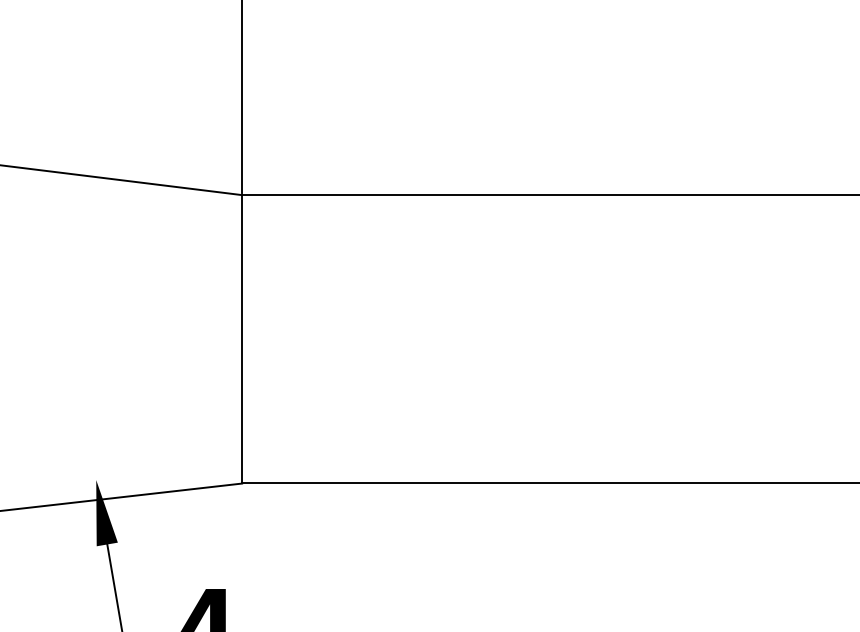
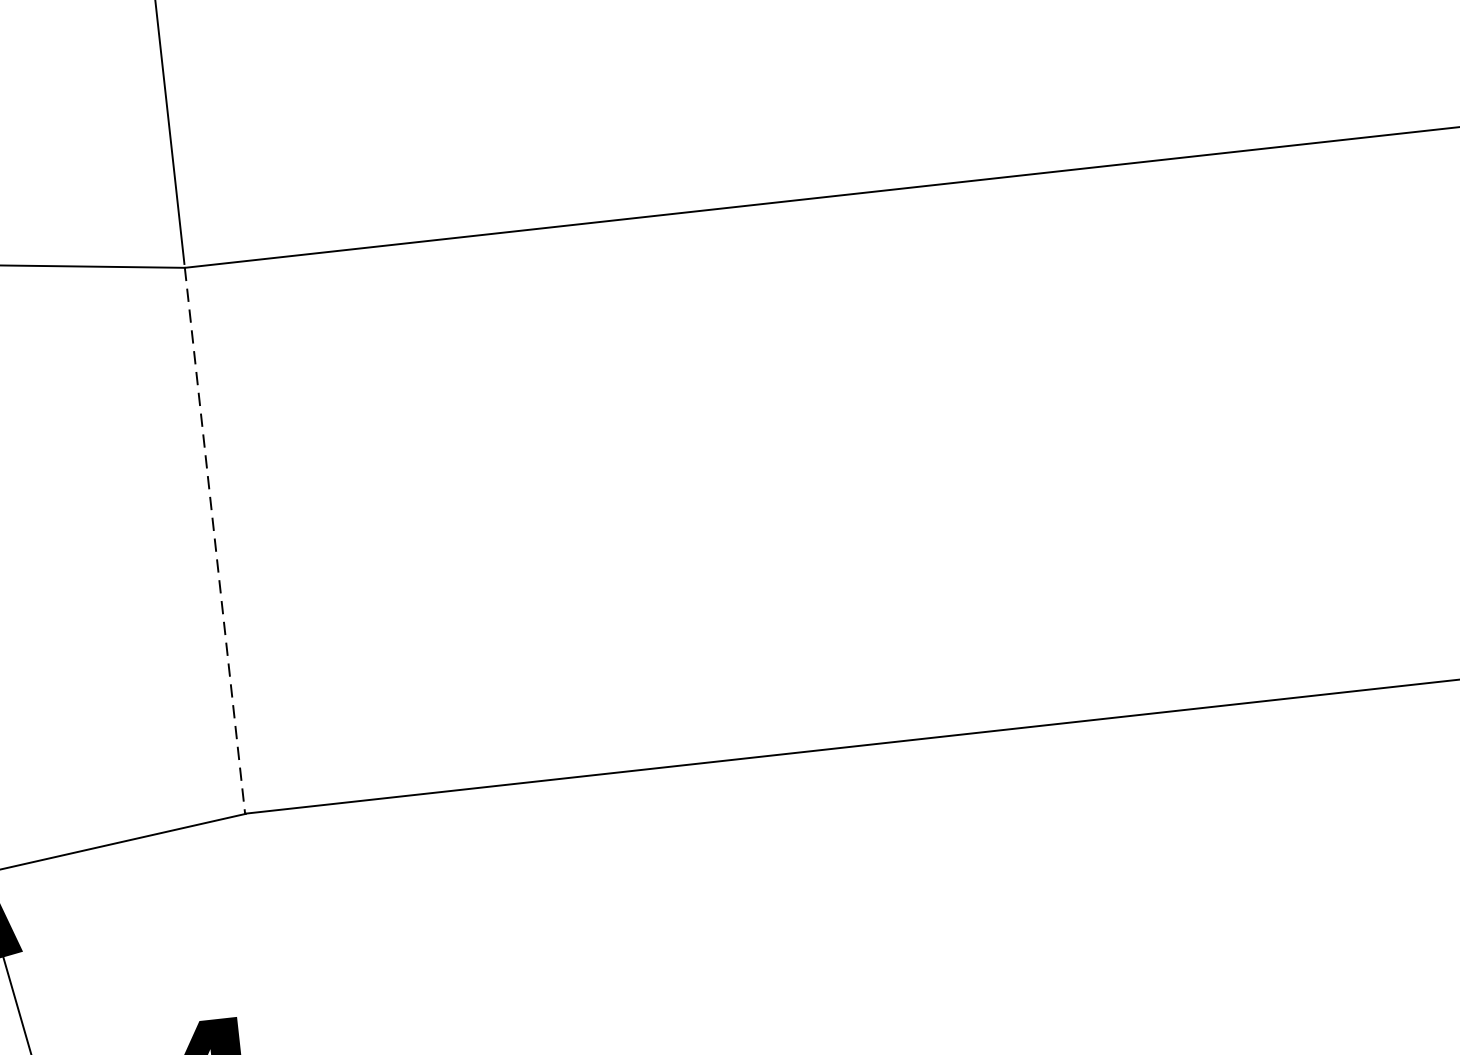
line: (241, 339) -> (214, 541), solid -> dashed

